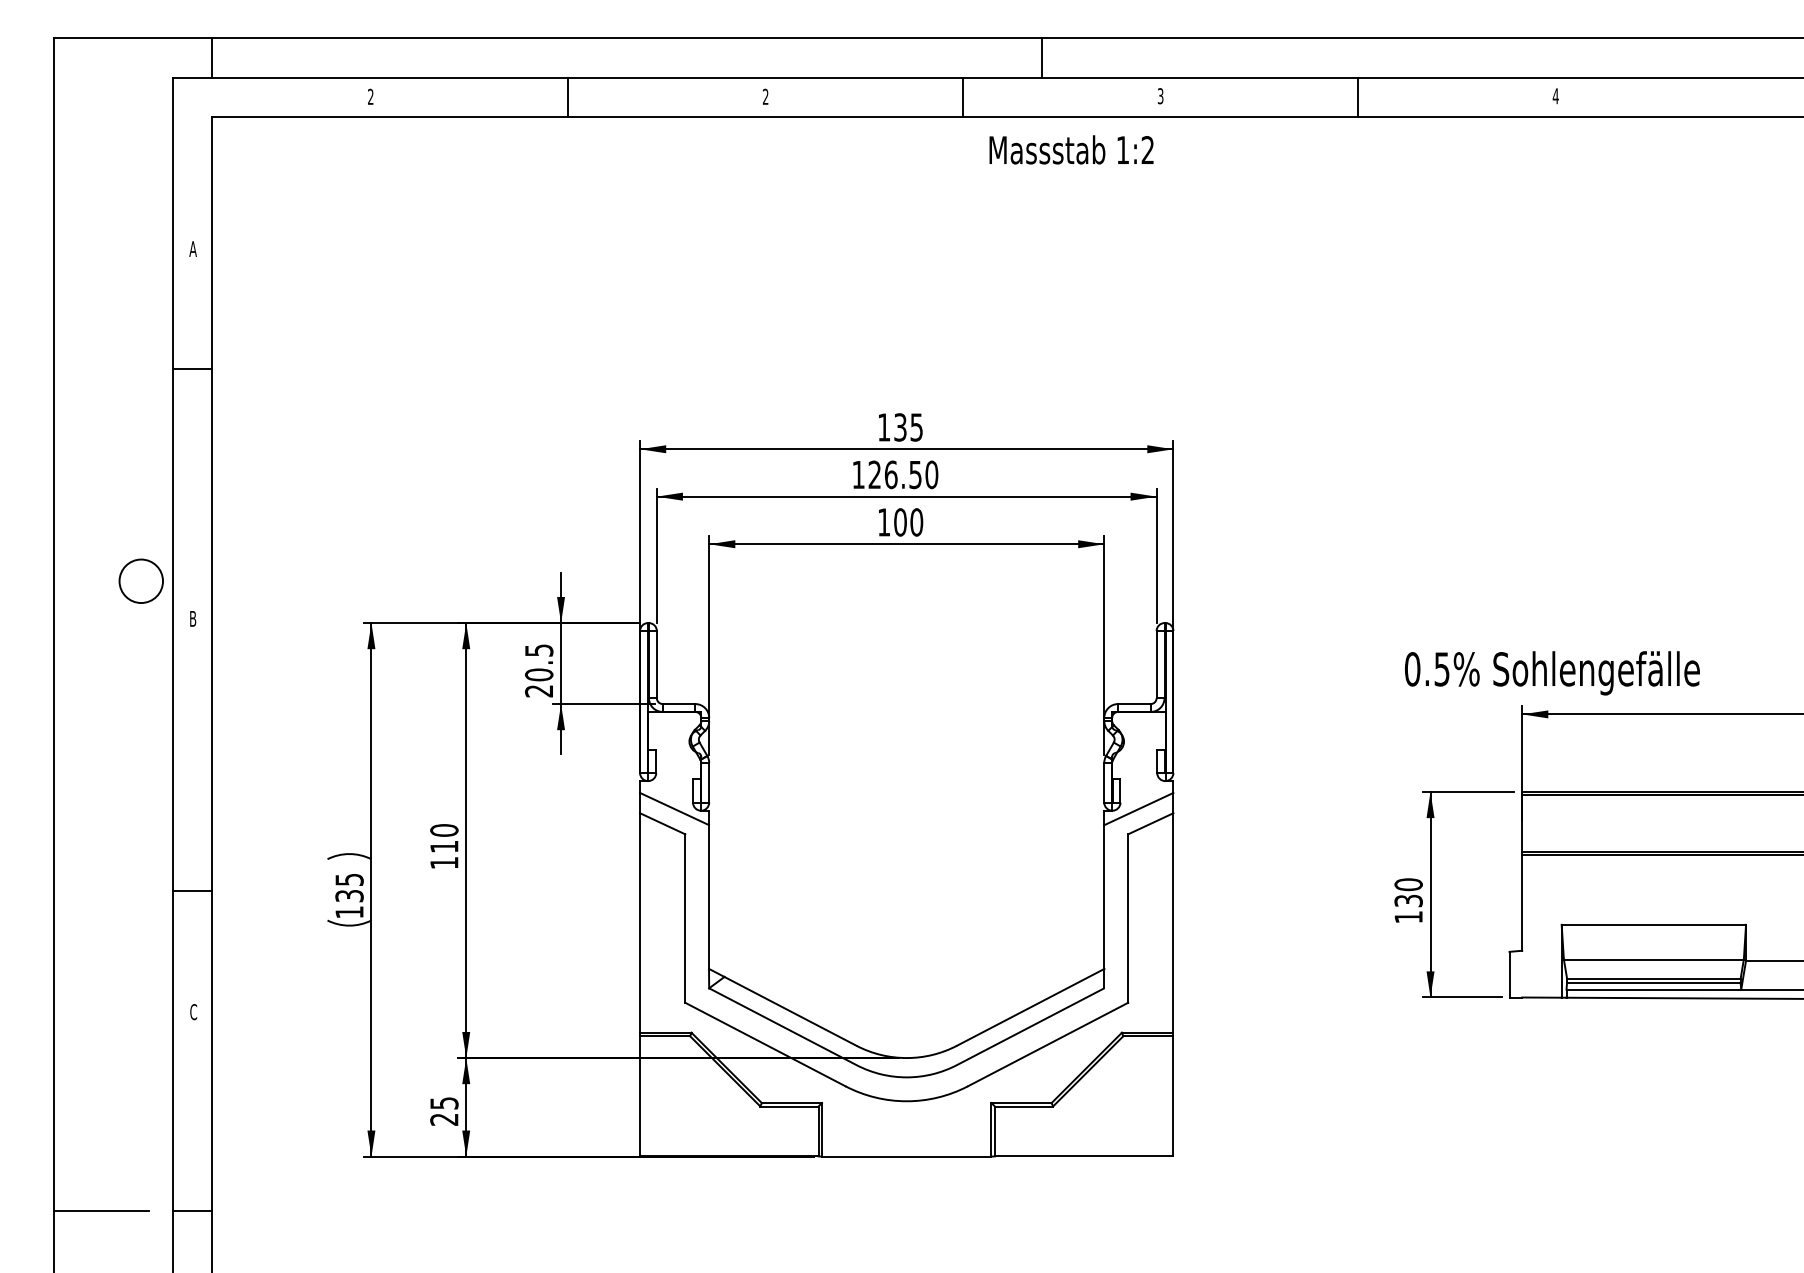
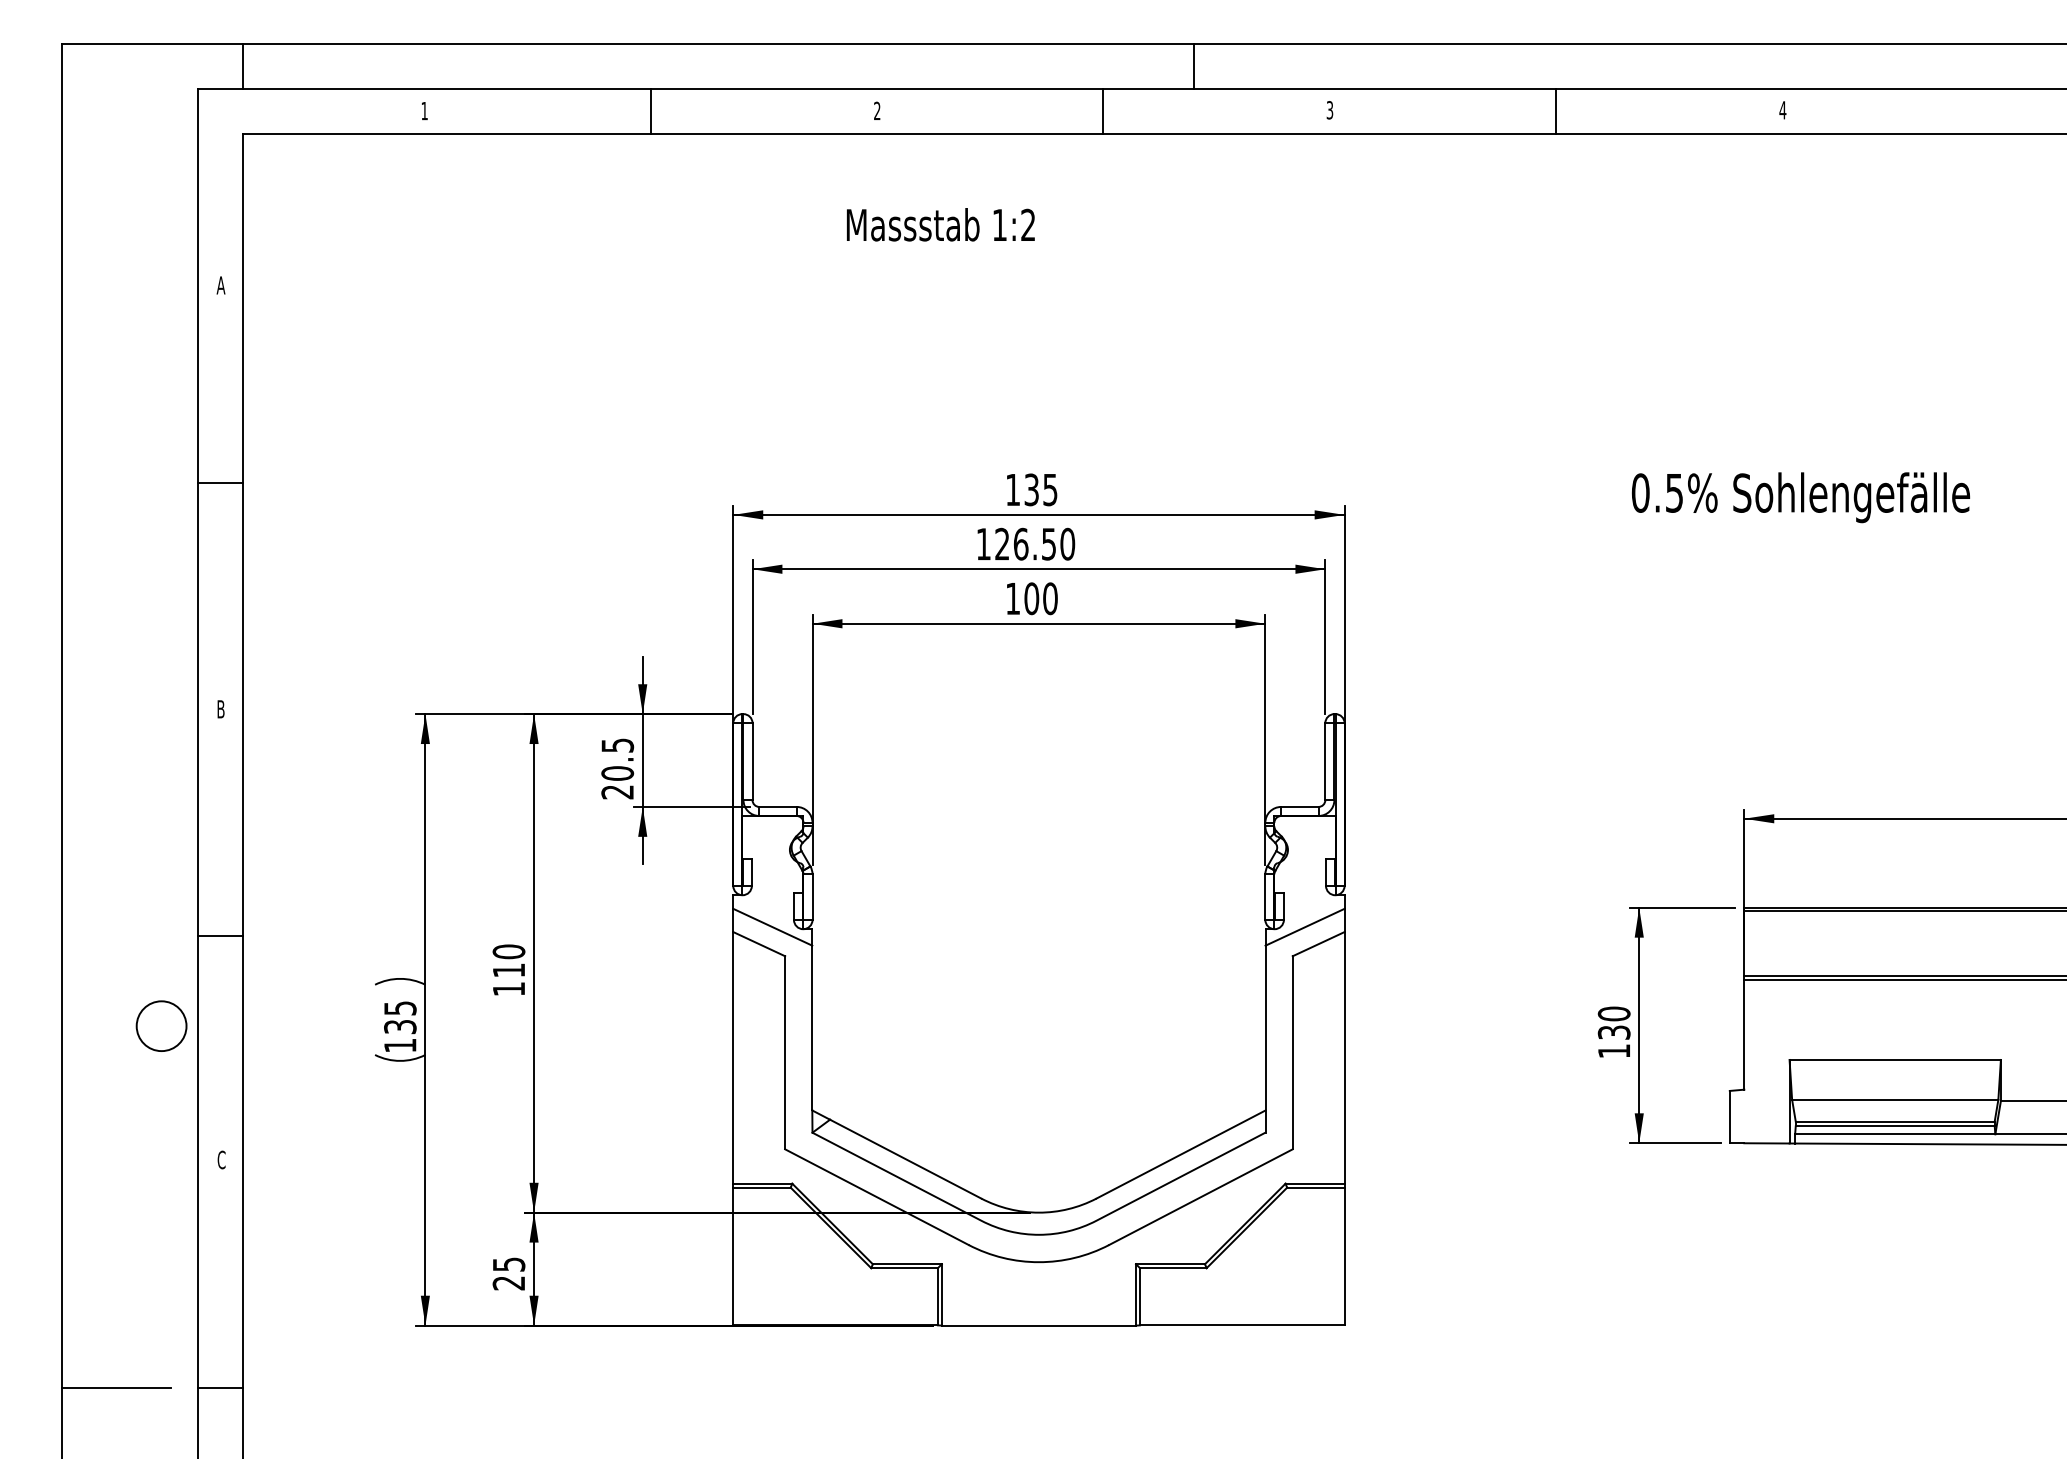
text: (370, 96) -> (424, 110), 2 -> 1
text: (1071, 149) -> (940, 224), moved
line: (192, 368) -> (220, 482), moved
circle: (141, 580) -> (161, 1025), moved
text: (1552, 673) -> (1800, 497), moved
line: (192, 891) -> (220, 935), moved

